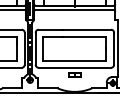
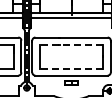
line: (74, 36) -> (71, 44), solid -> dashed
line: (74, 60) -> (71, 68), solid -> dashed

